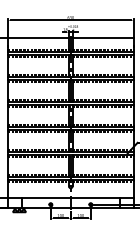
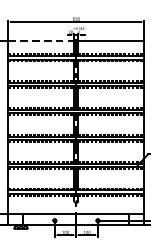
line: (38, 38) -> (41, 41), solid -> dashed

